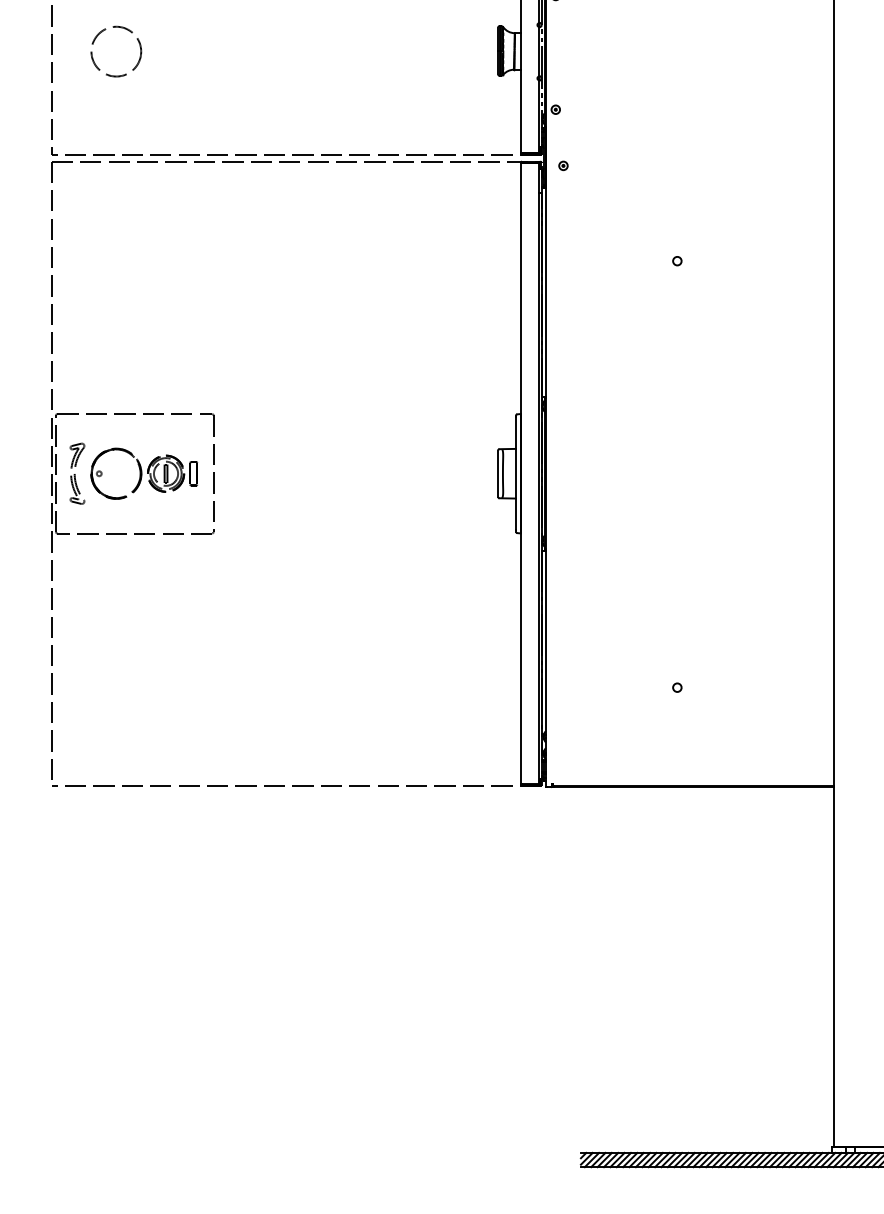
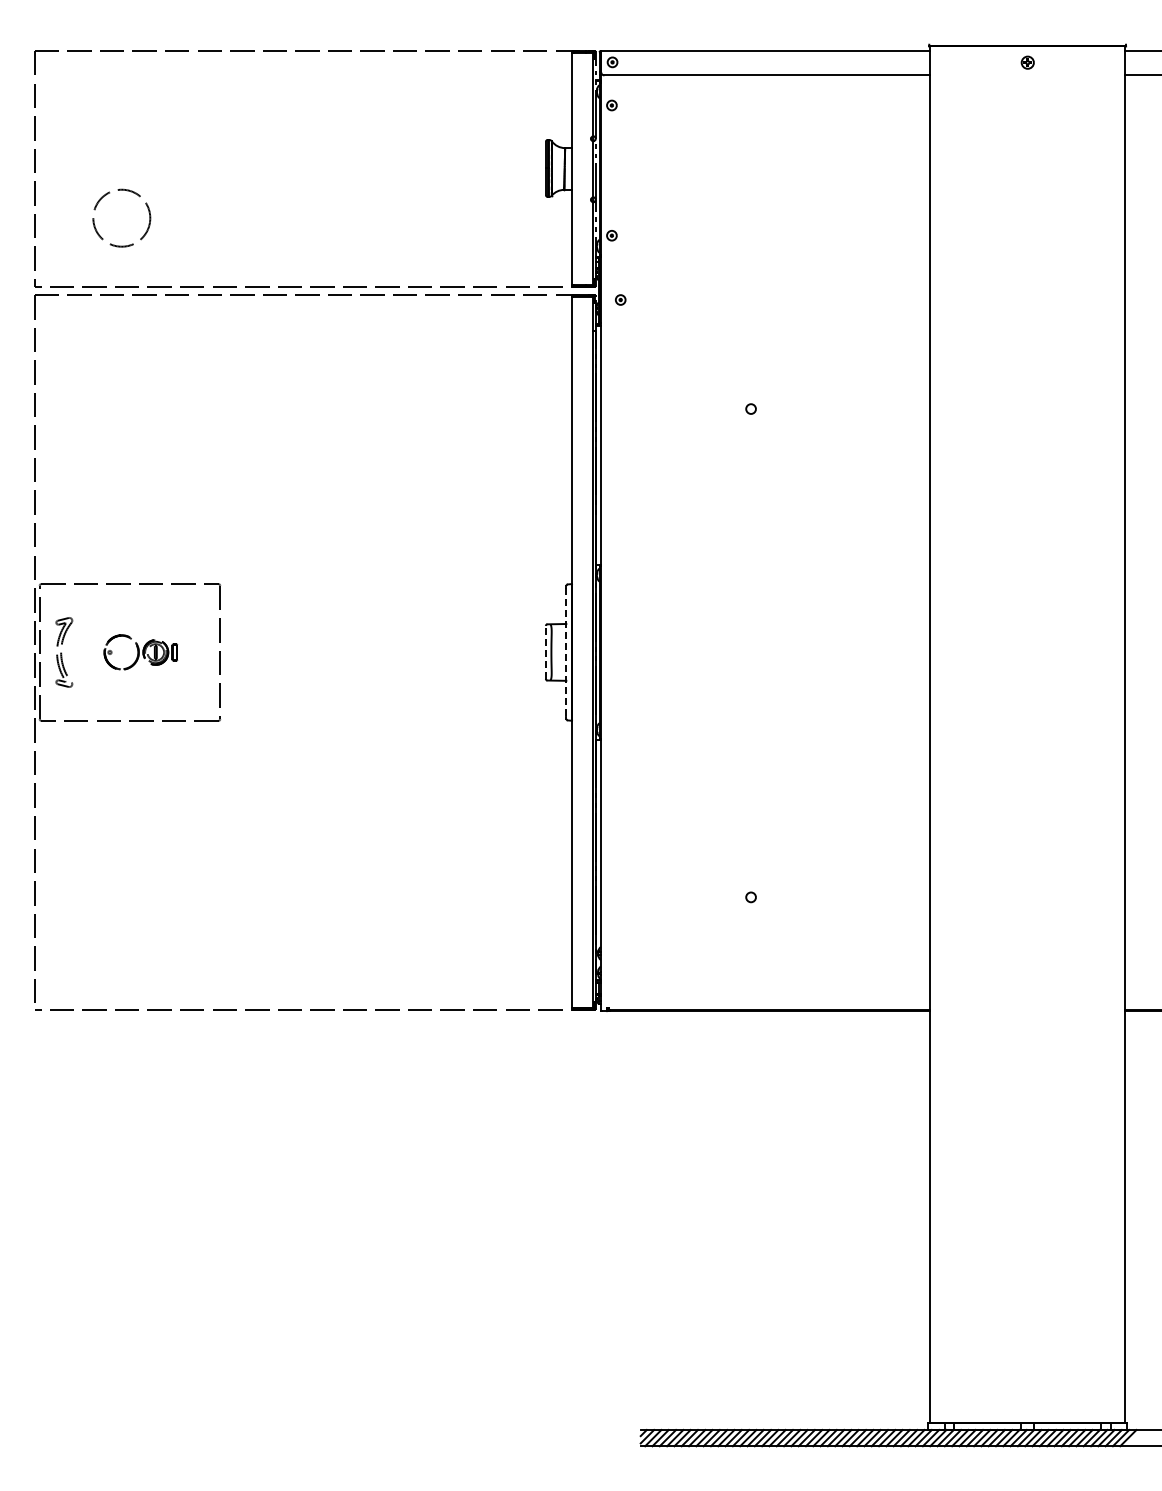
circle: (116, 51) -> (121, 217), moved
line: (497, 472) -> (545, 651), solid -> dashed
part: (144, 473) -> (140, 652), size x0.6
line: (516, 473) -> (566, 652), solid -> dashed

